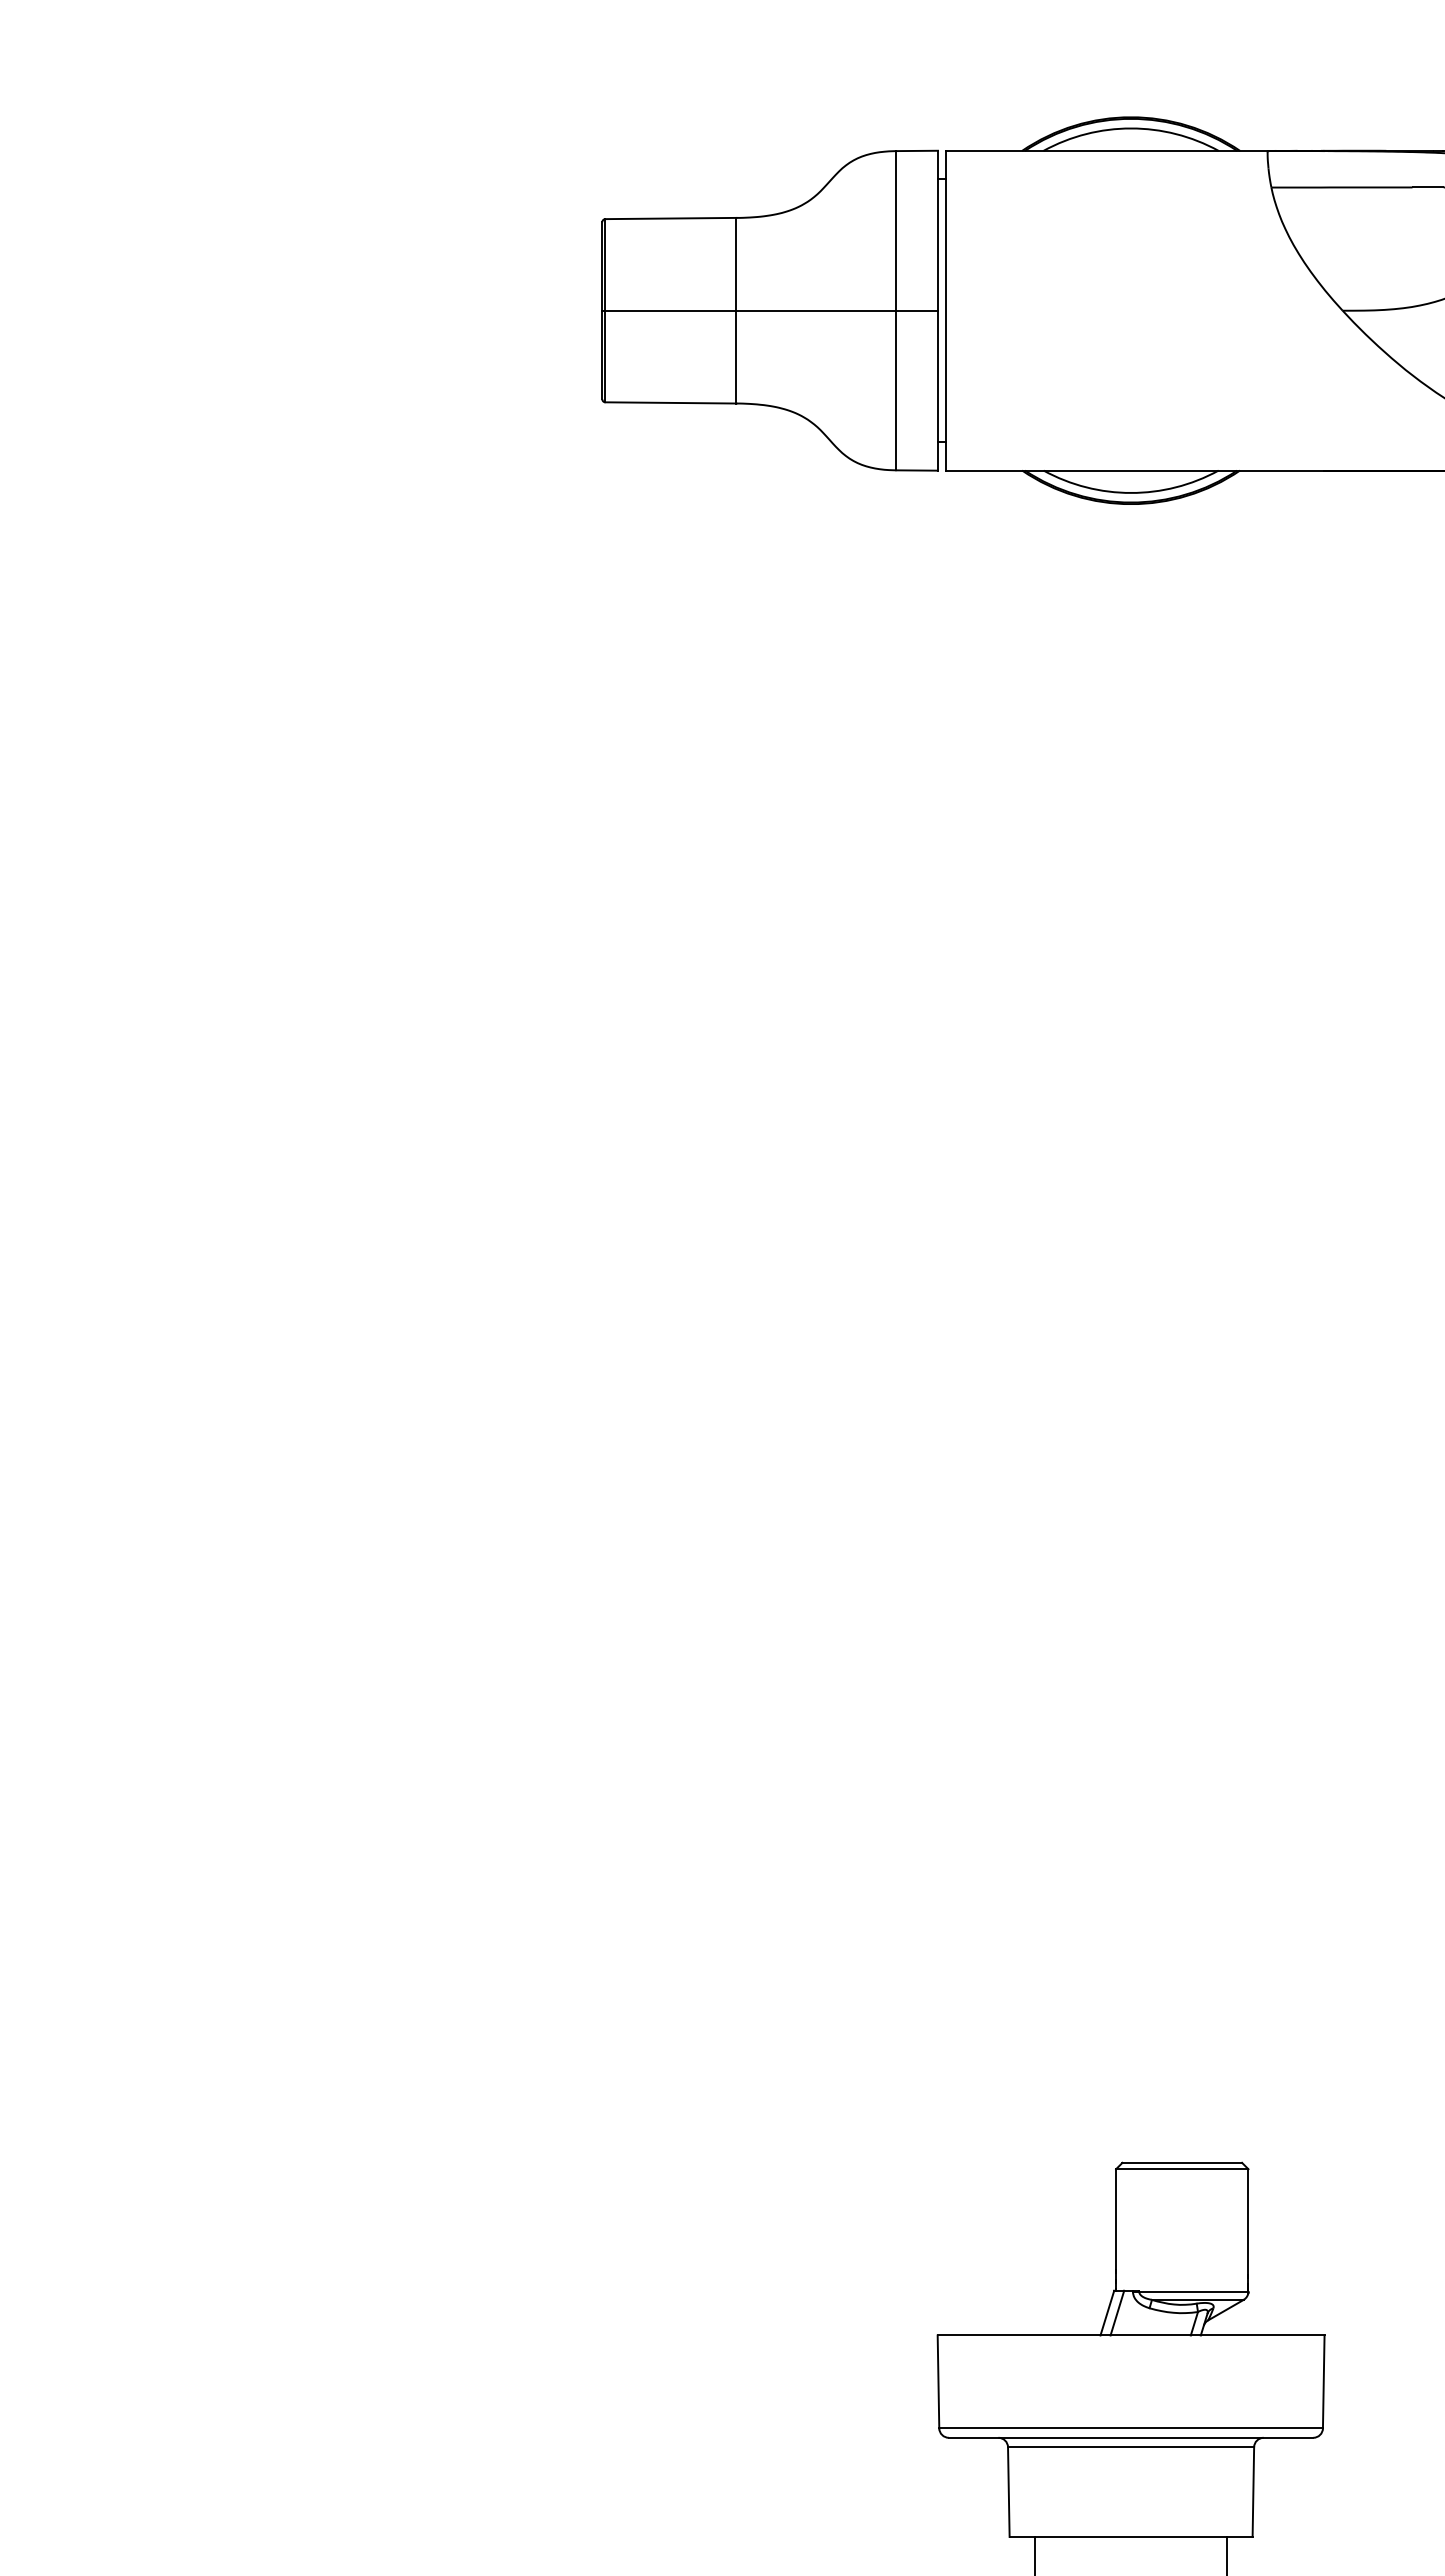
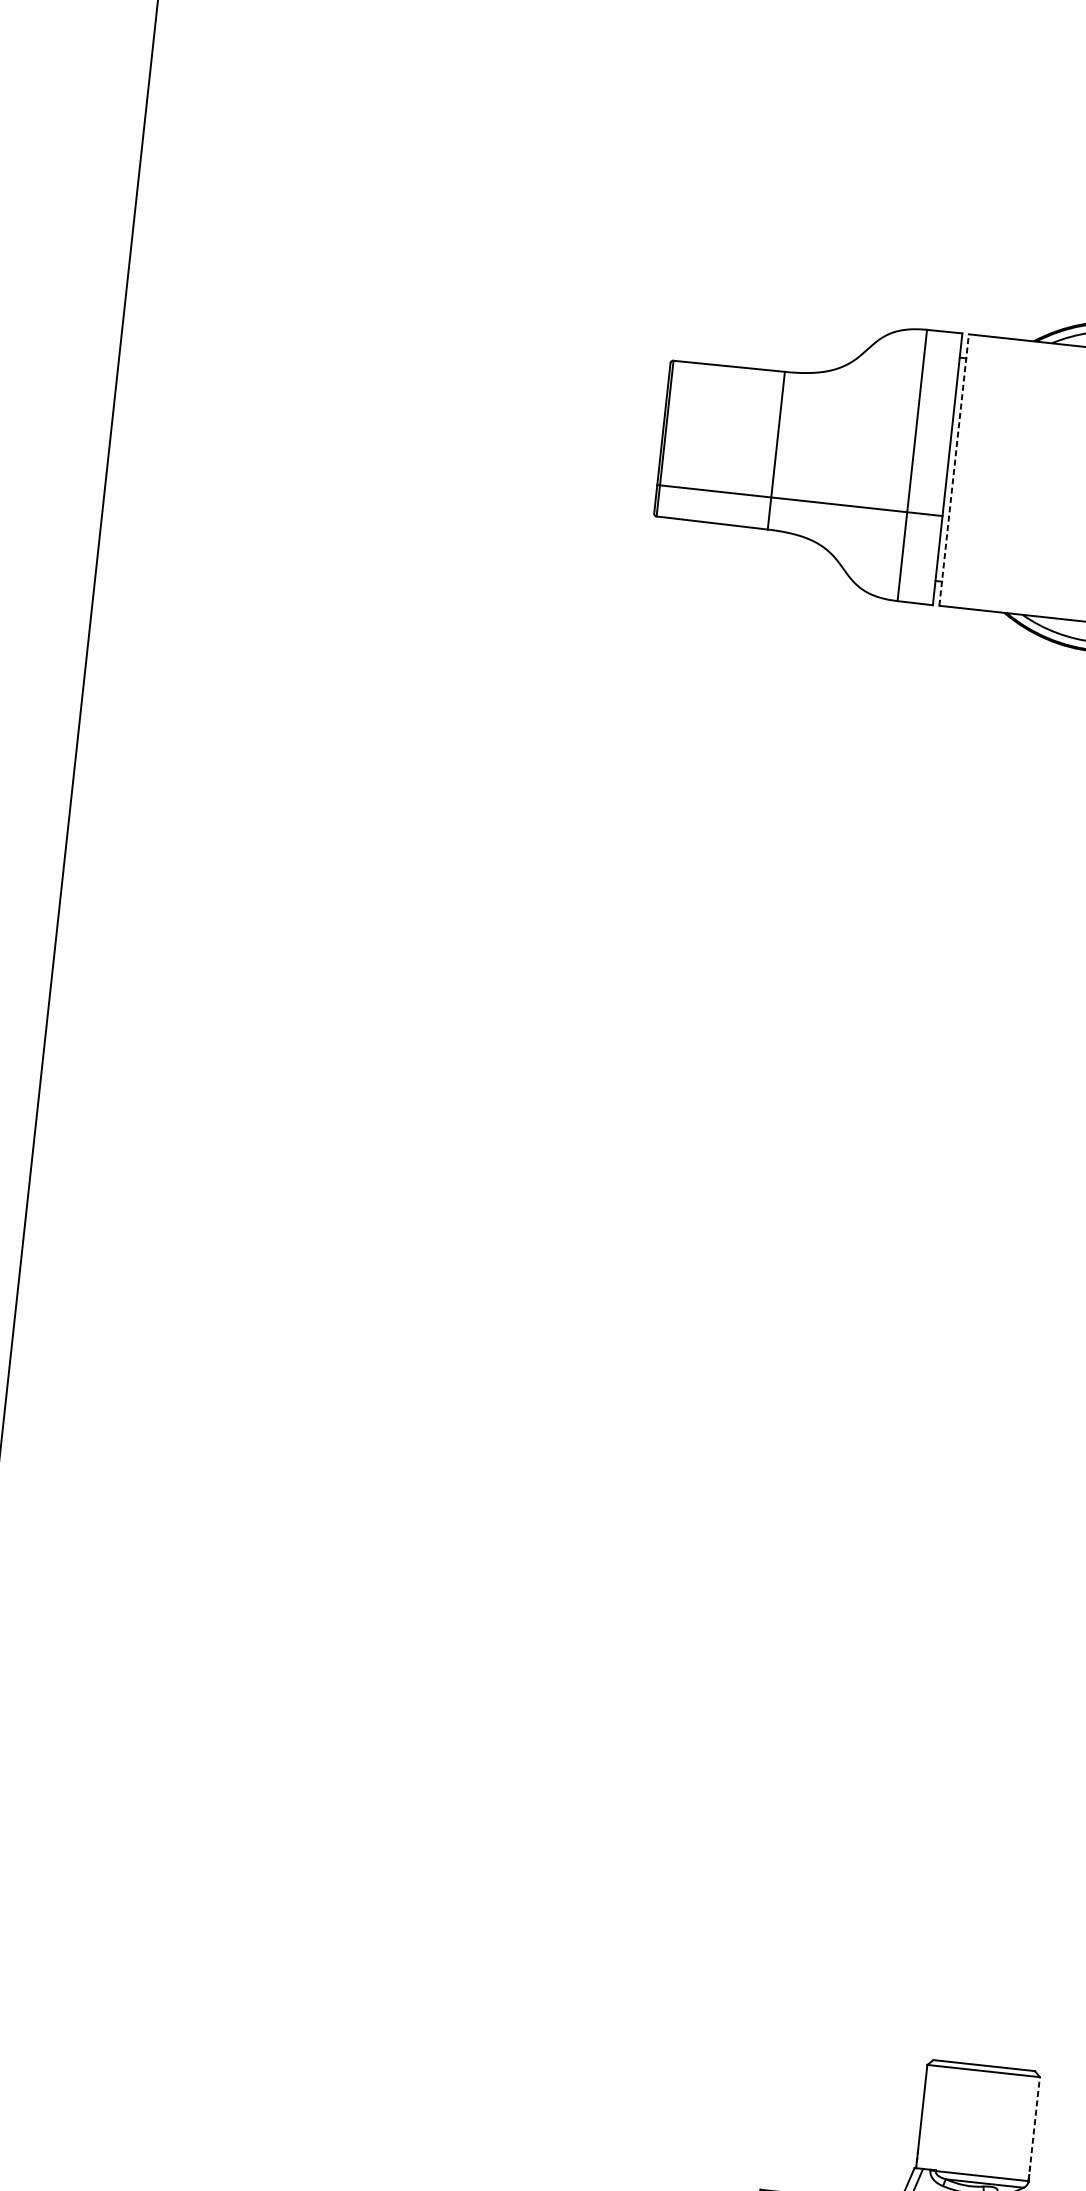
line: (770, 310) -> (800, 500), moved
line: (945, 310) -> (954, 469), solid -> dashed
line: (1248, 2229) -> (1034, 2128), solid -> dashed

